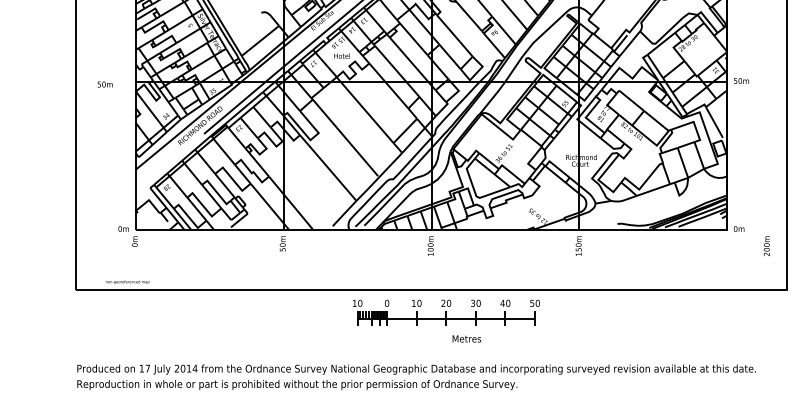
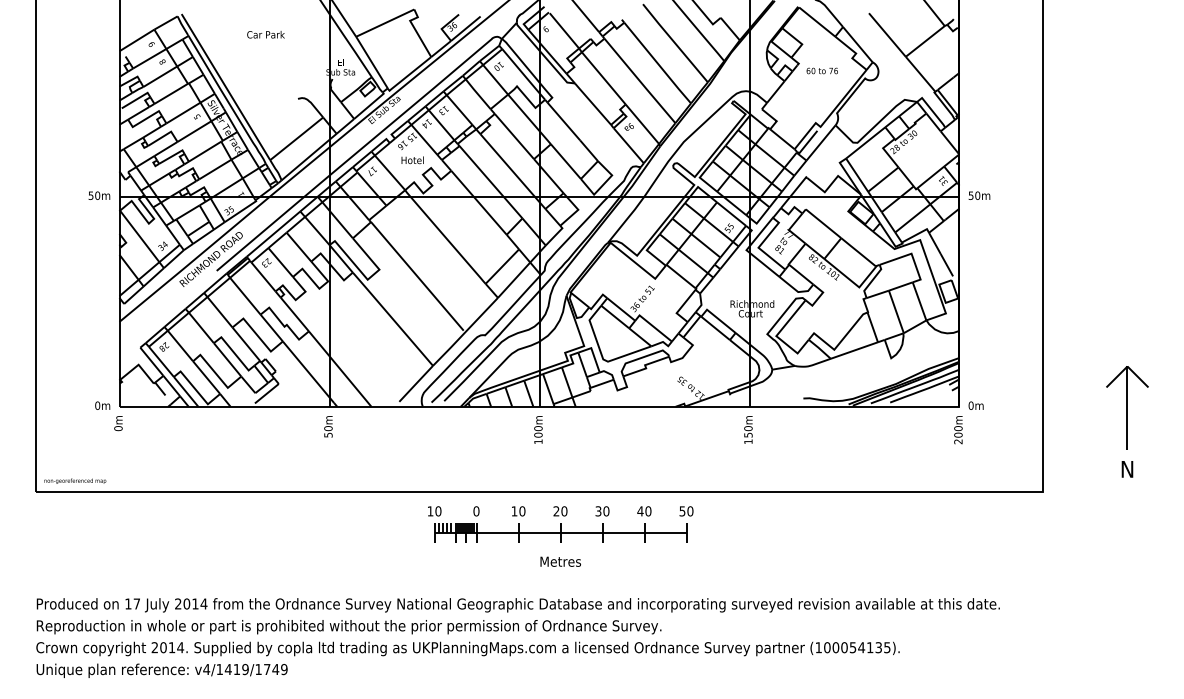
text: (105, 84) -> (99, 195), moved
text: (766, 246) -> (958, 430), moved
text: (127, 281) -> (75, 480), moved
text: (466, 338) -> (560, 561), moved

